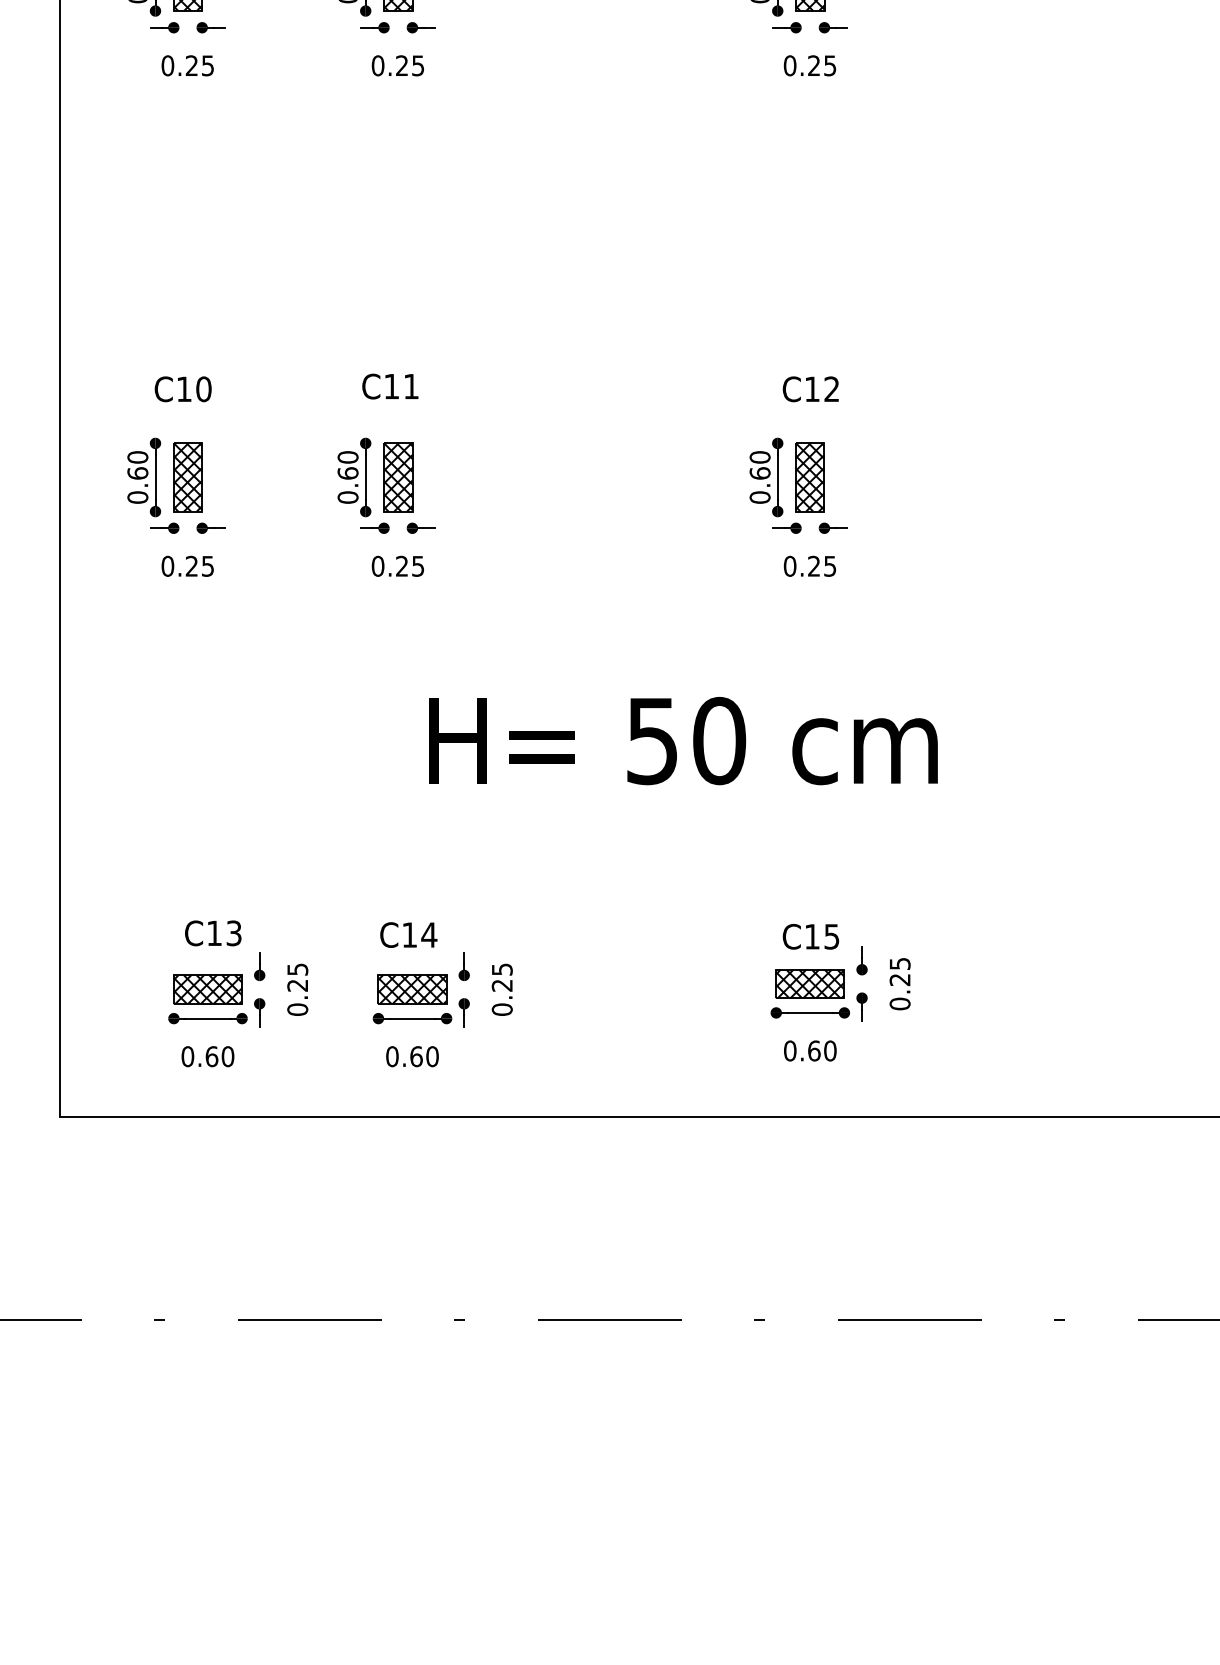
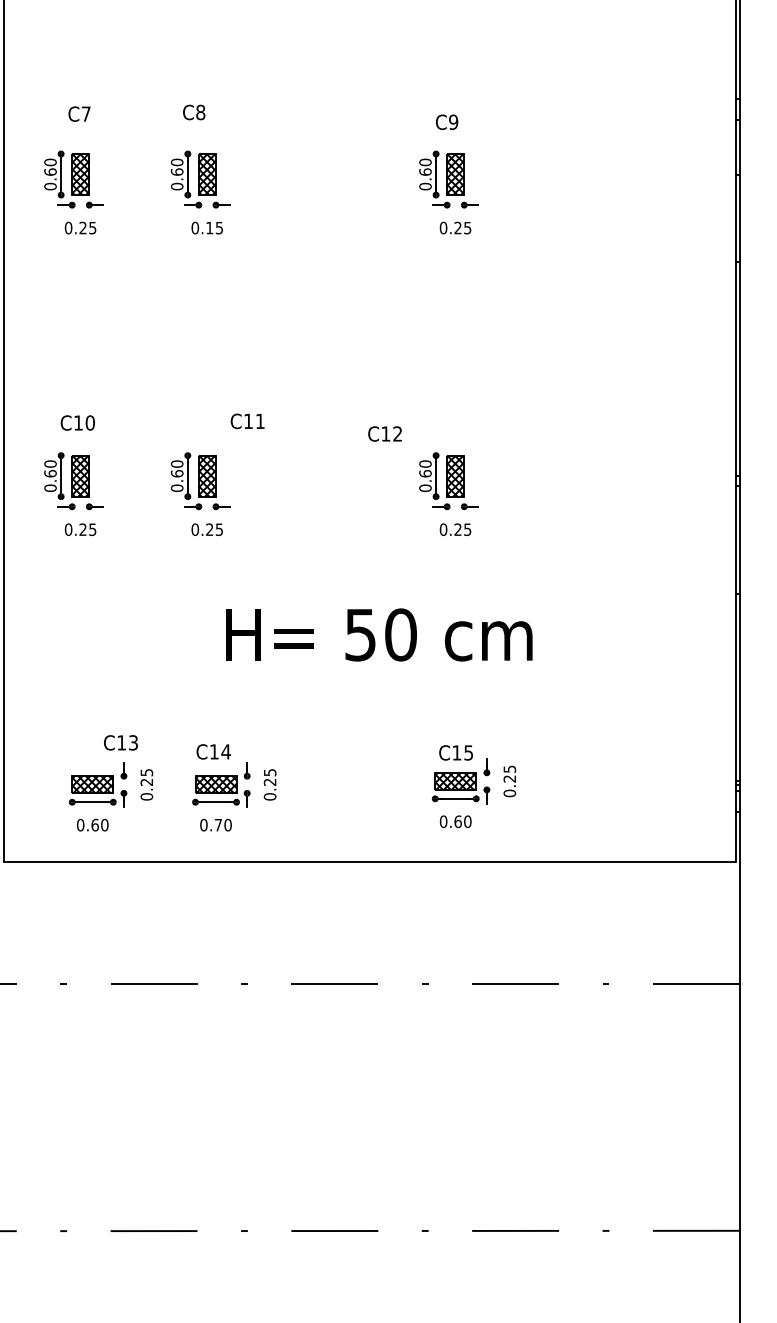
text: (401, 64) -> (209, 227), 0.25 -> 0.15
text: (390, 386) -> (247, 421), moved
text: (809, 388) -> (384, 433), moved
text: (212, 932) -> (120, 742), moved
text: (416, 1055) -> (218, 824), 0.60 -> 0.70

